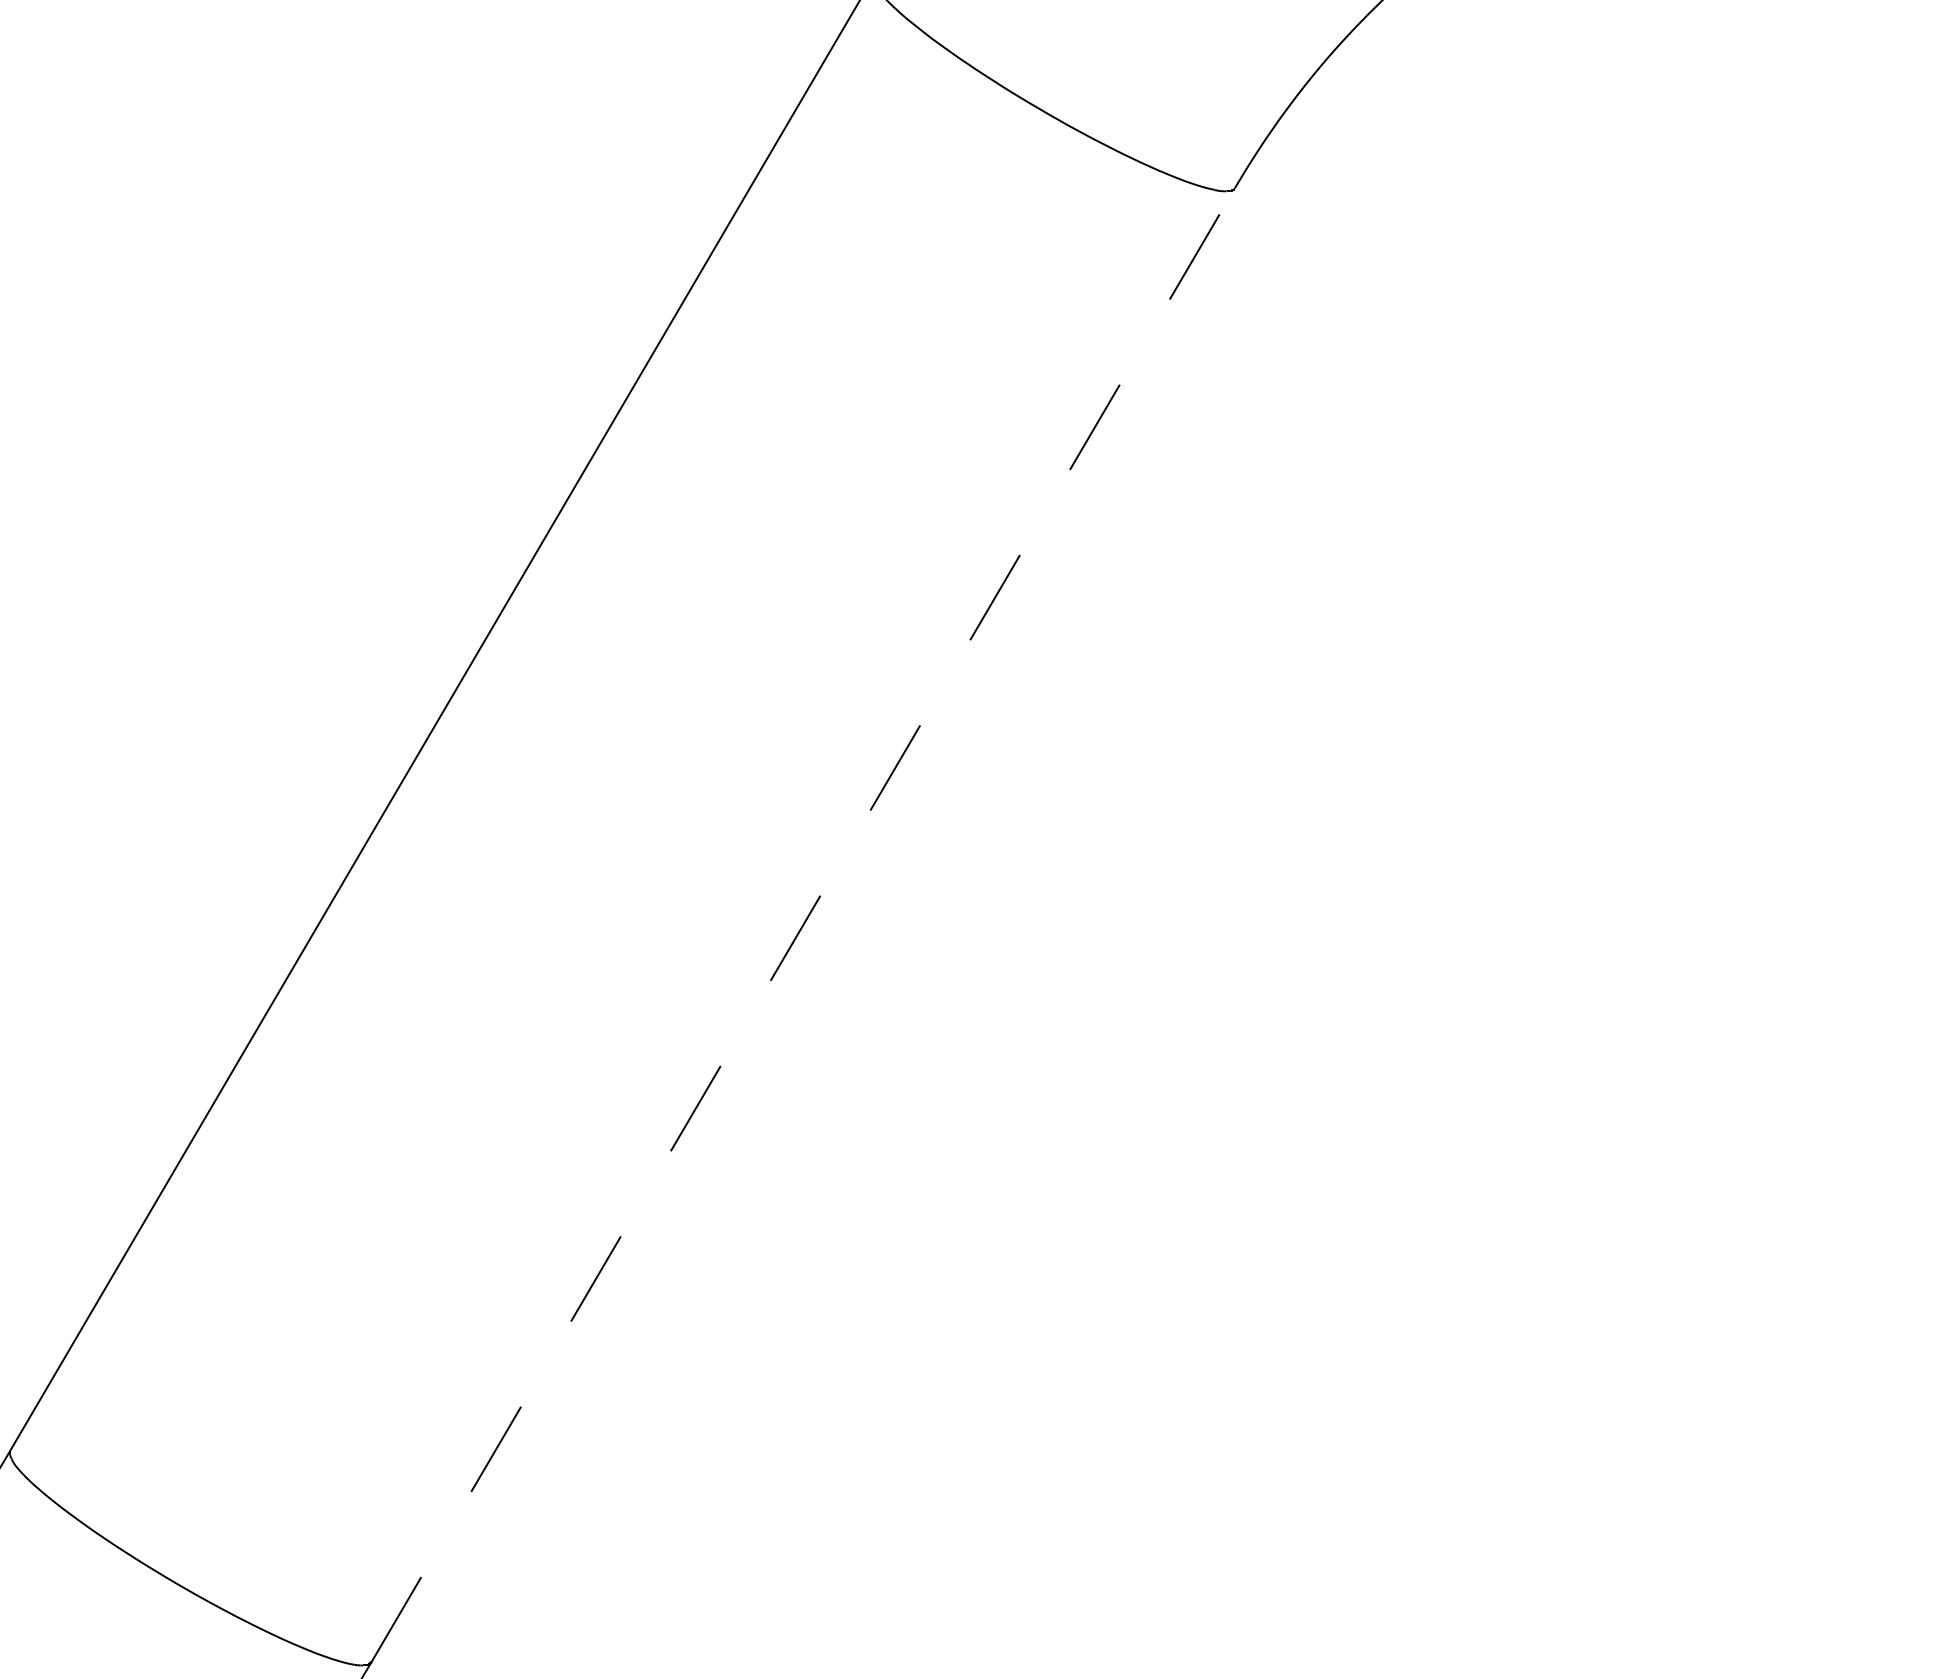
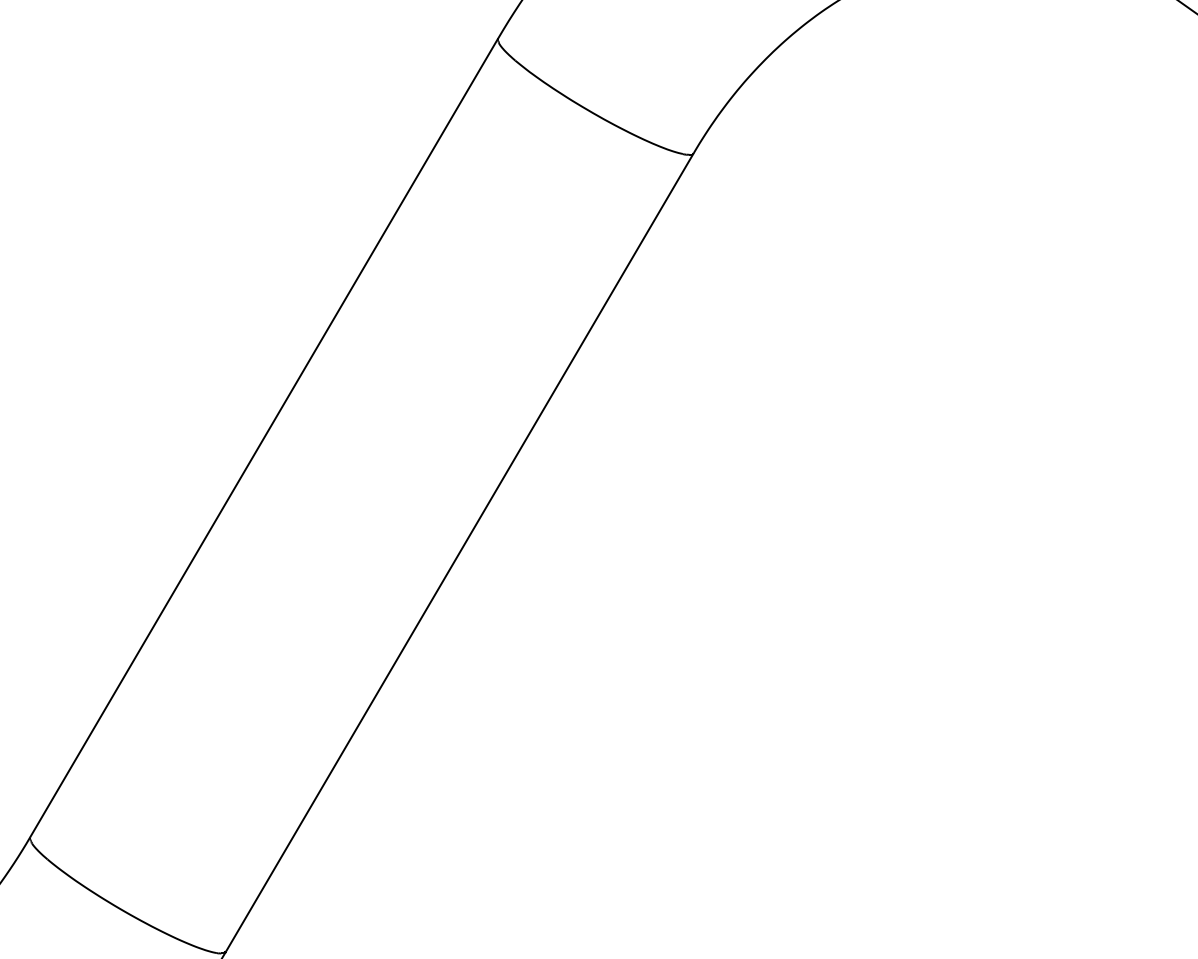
line: (802, 925) -> (459, 552), dashed -> solid

